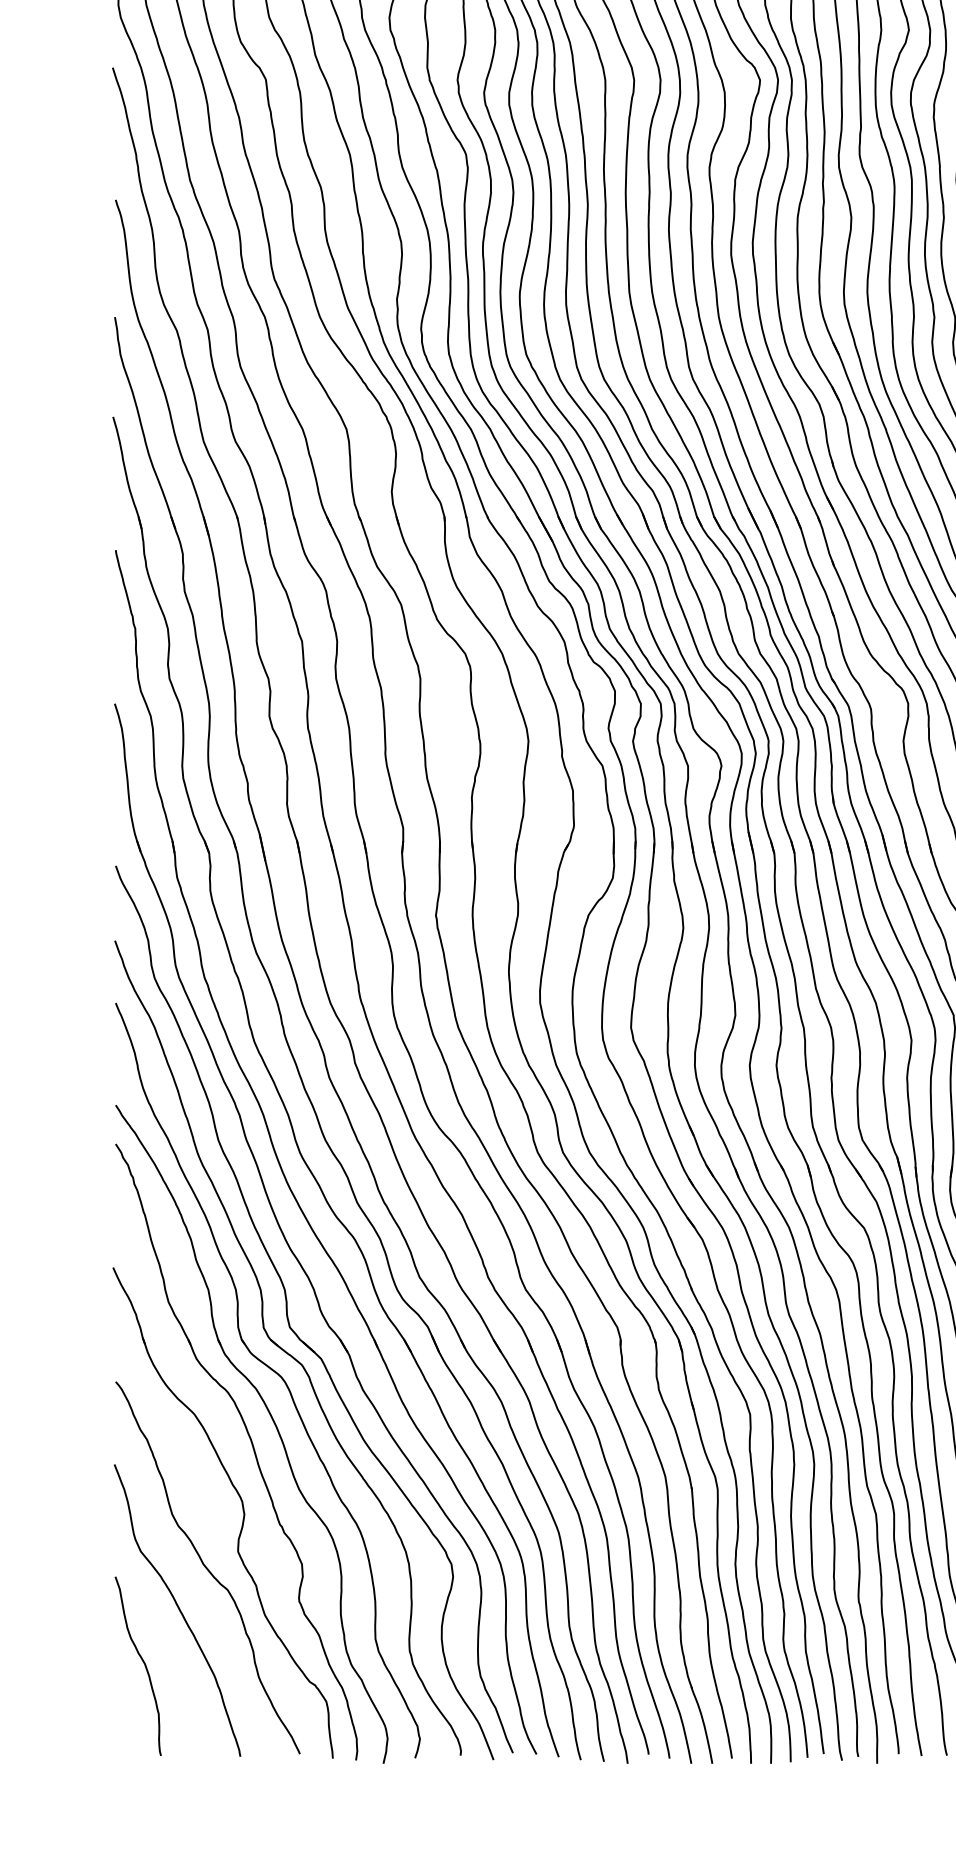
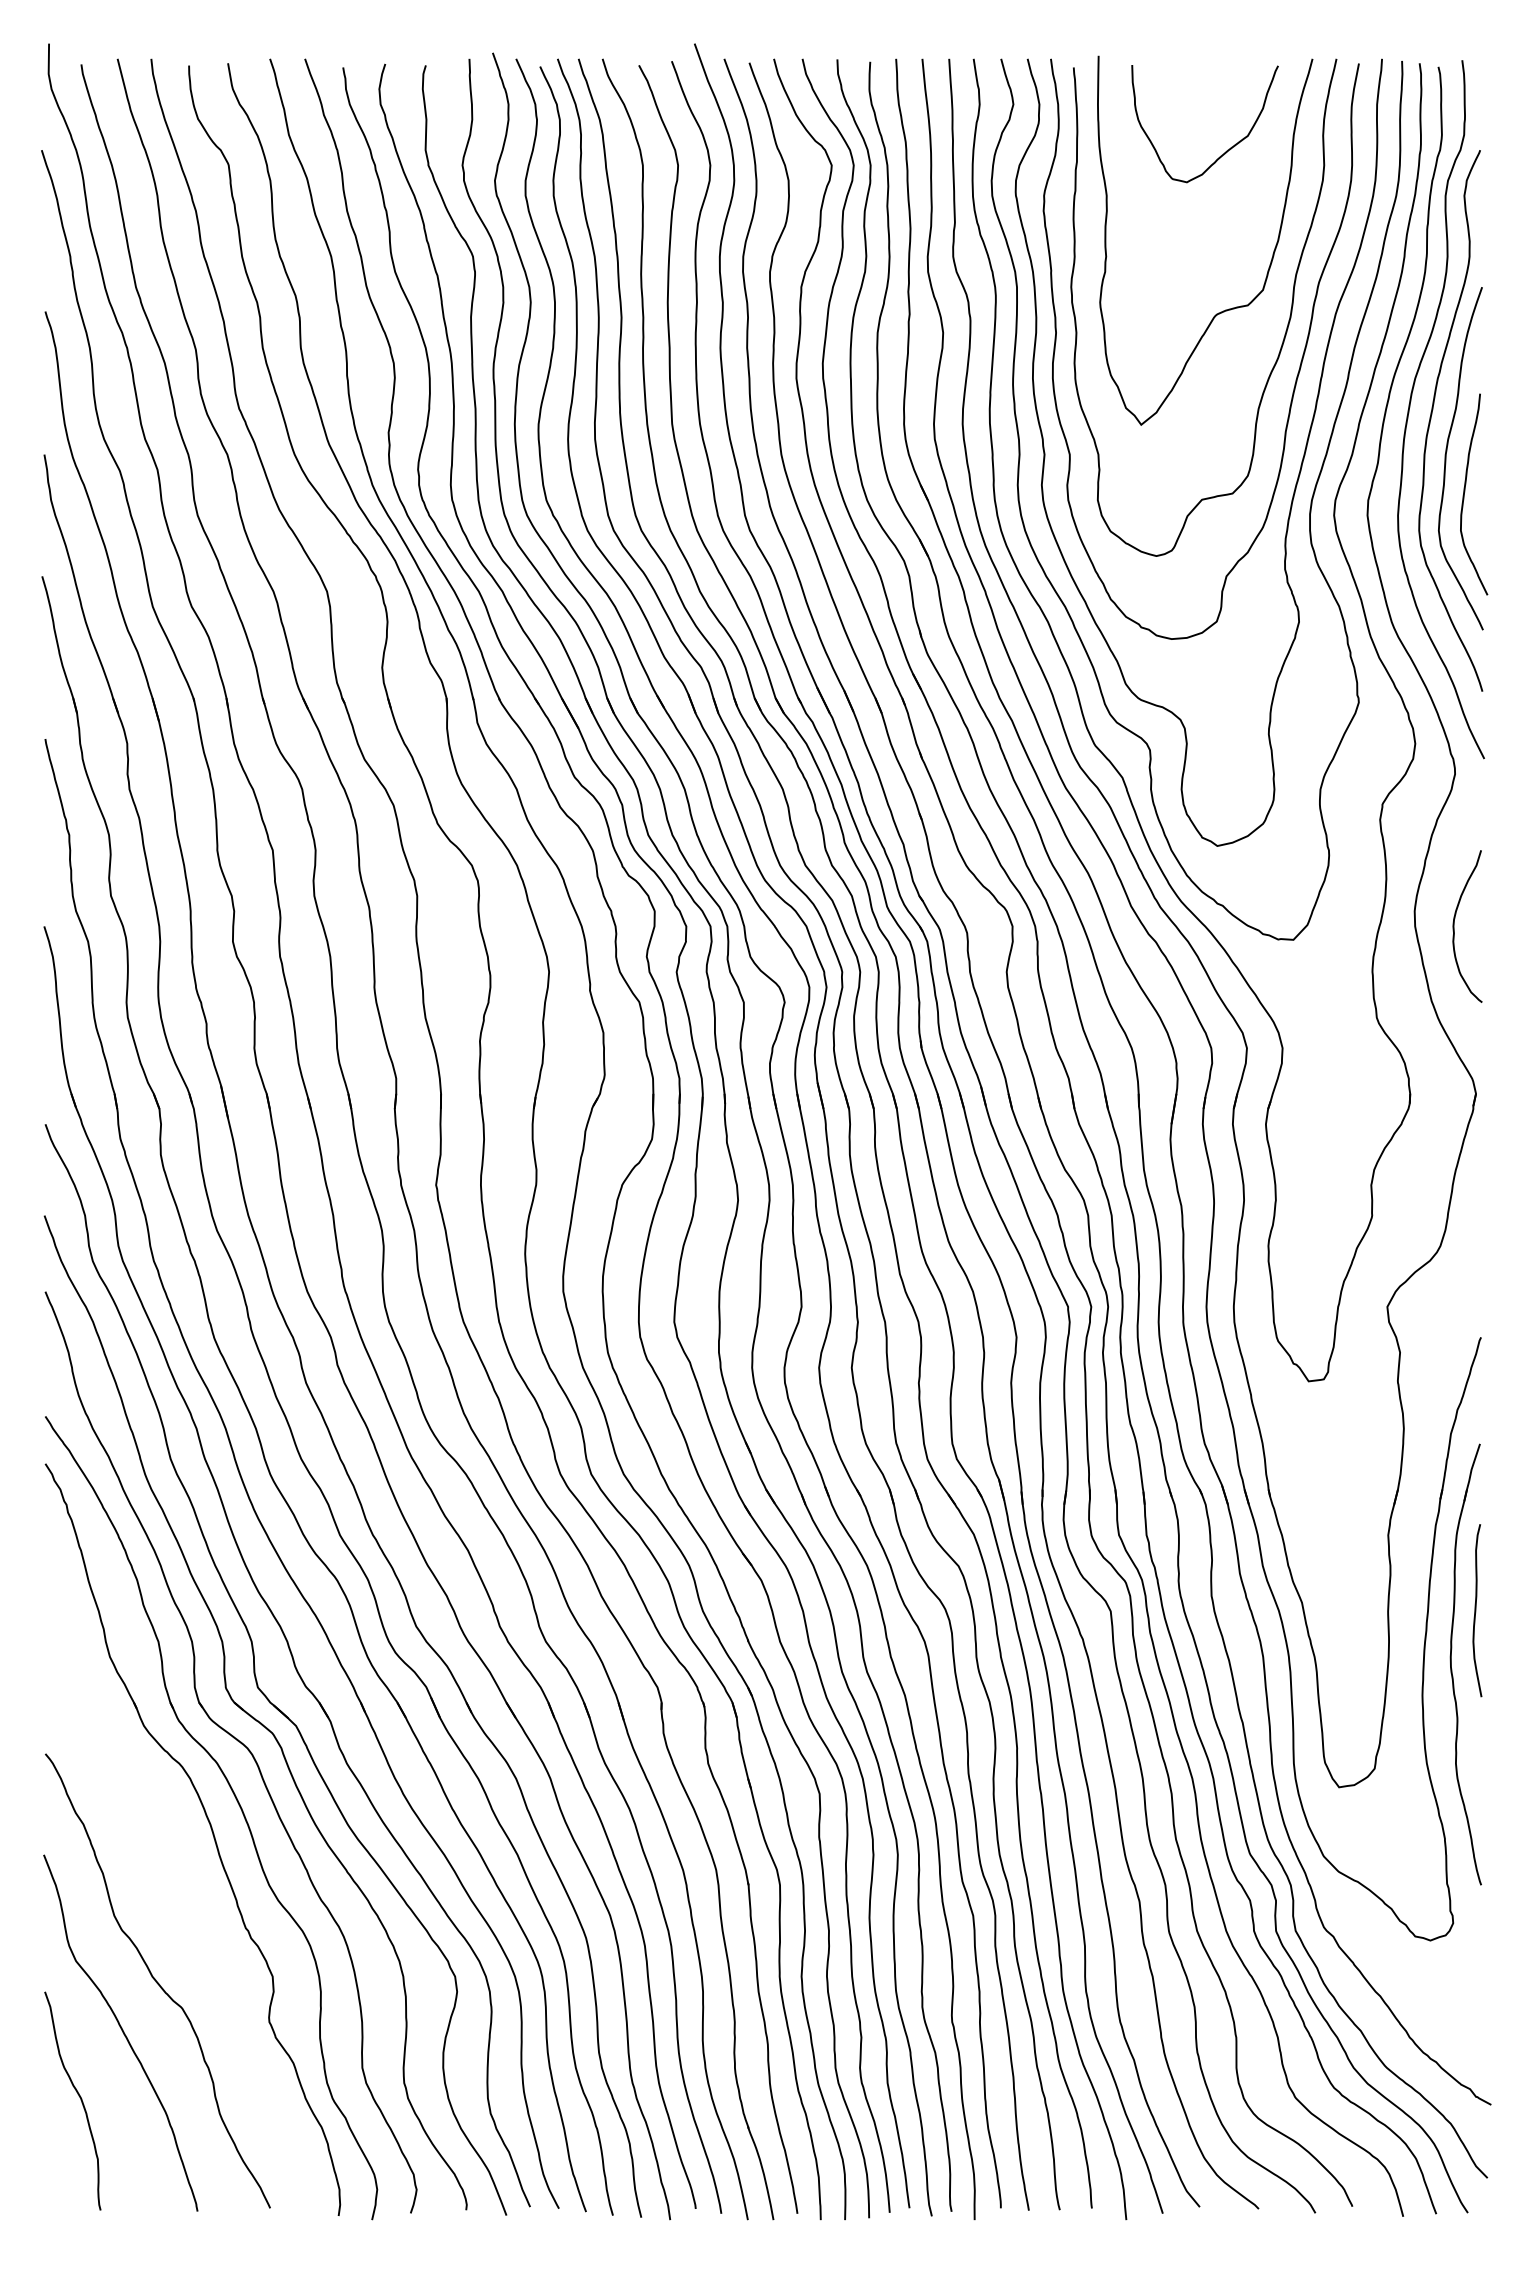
part: (242, 1511) -> (200, 1912), removed

